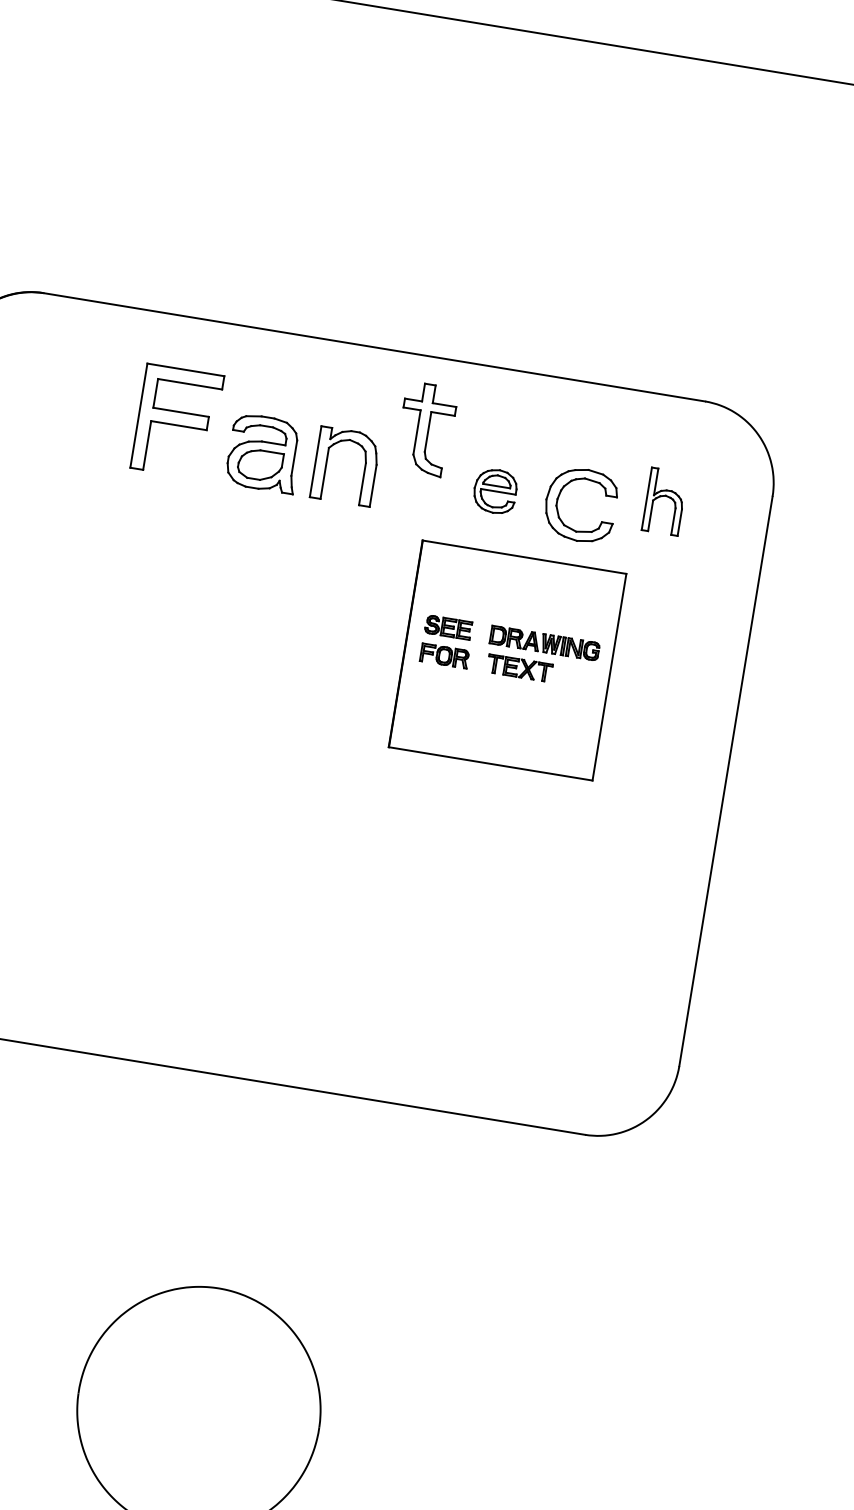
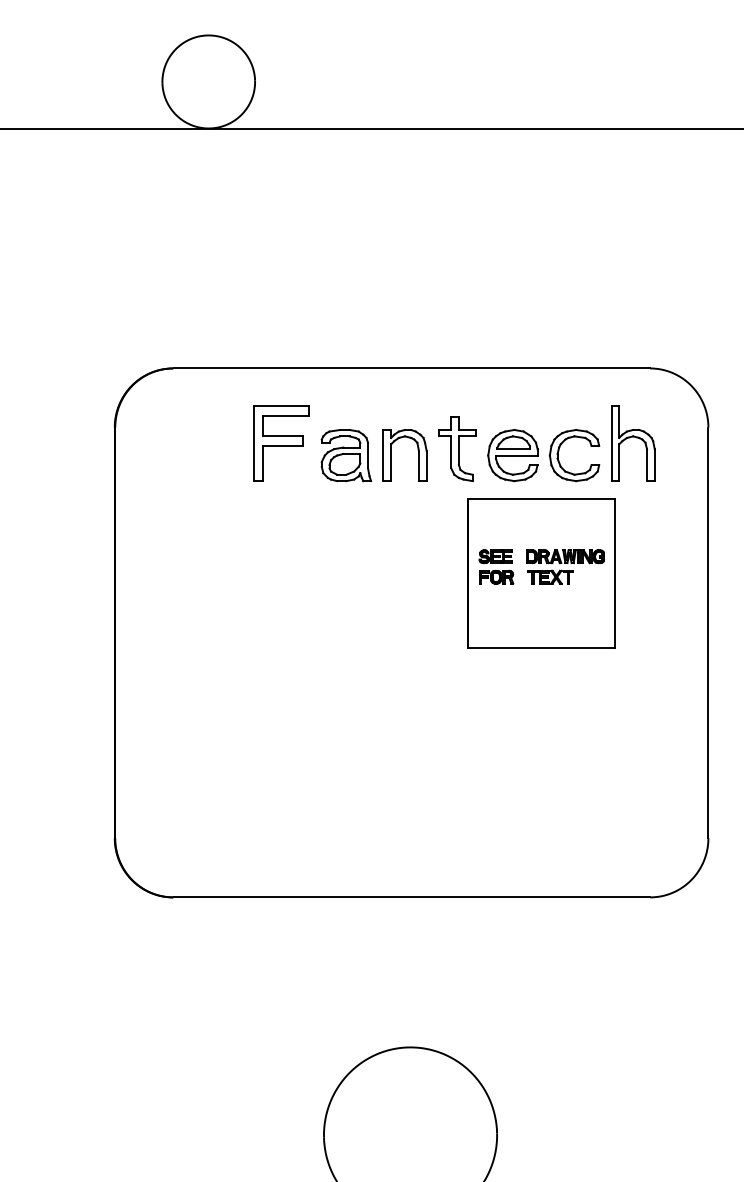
part: (426, 429) -> (457, 449), moved
part: (494, 490) -> (512, 455), size x1.67
part: (665, 501) -> (633, 443), size x1.67

